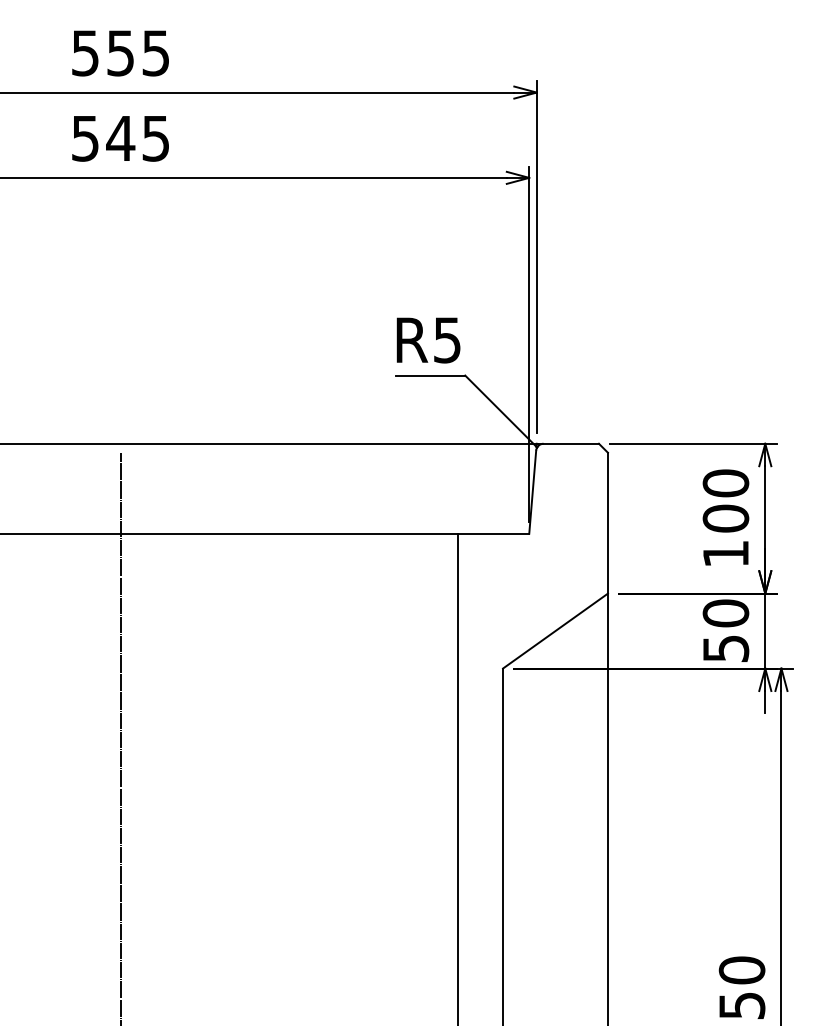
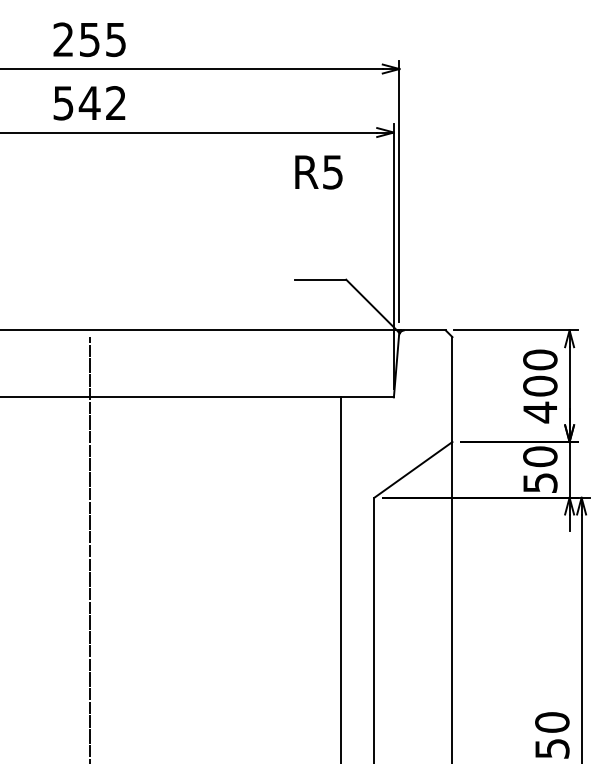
text: (85, 53) -> (63, 39), 555 -> 255
text: (155, 138) -> (115, 103), 545 -> 542
text: (428, 340) -> (318, 172), moved
text: (725, 553) -> (539, 412), 100 -> 400

